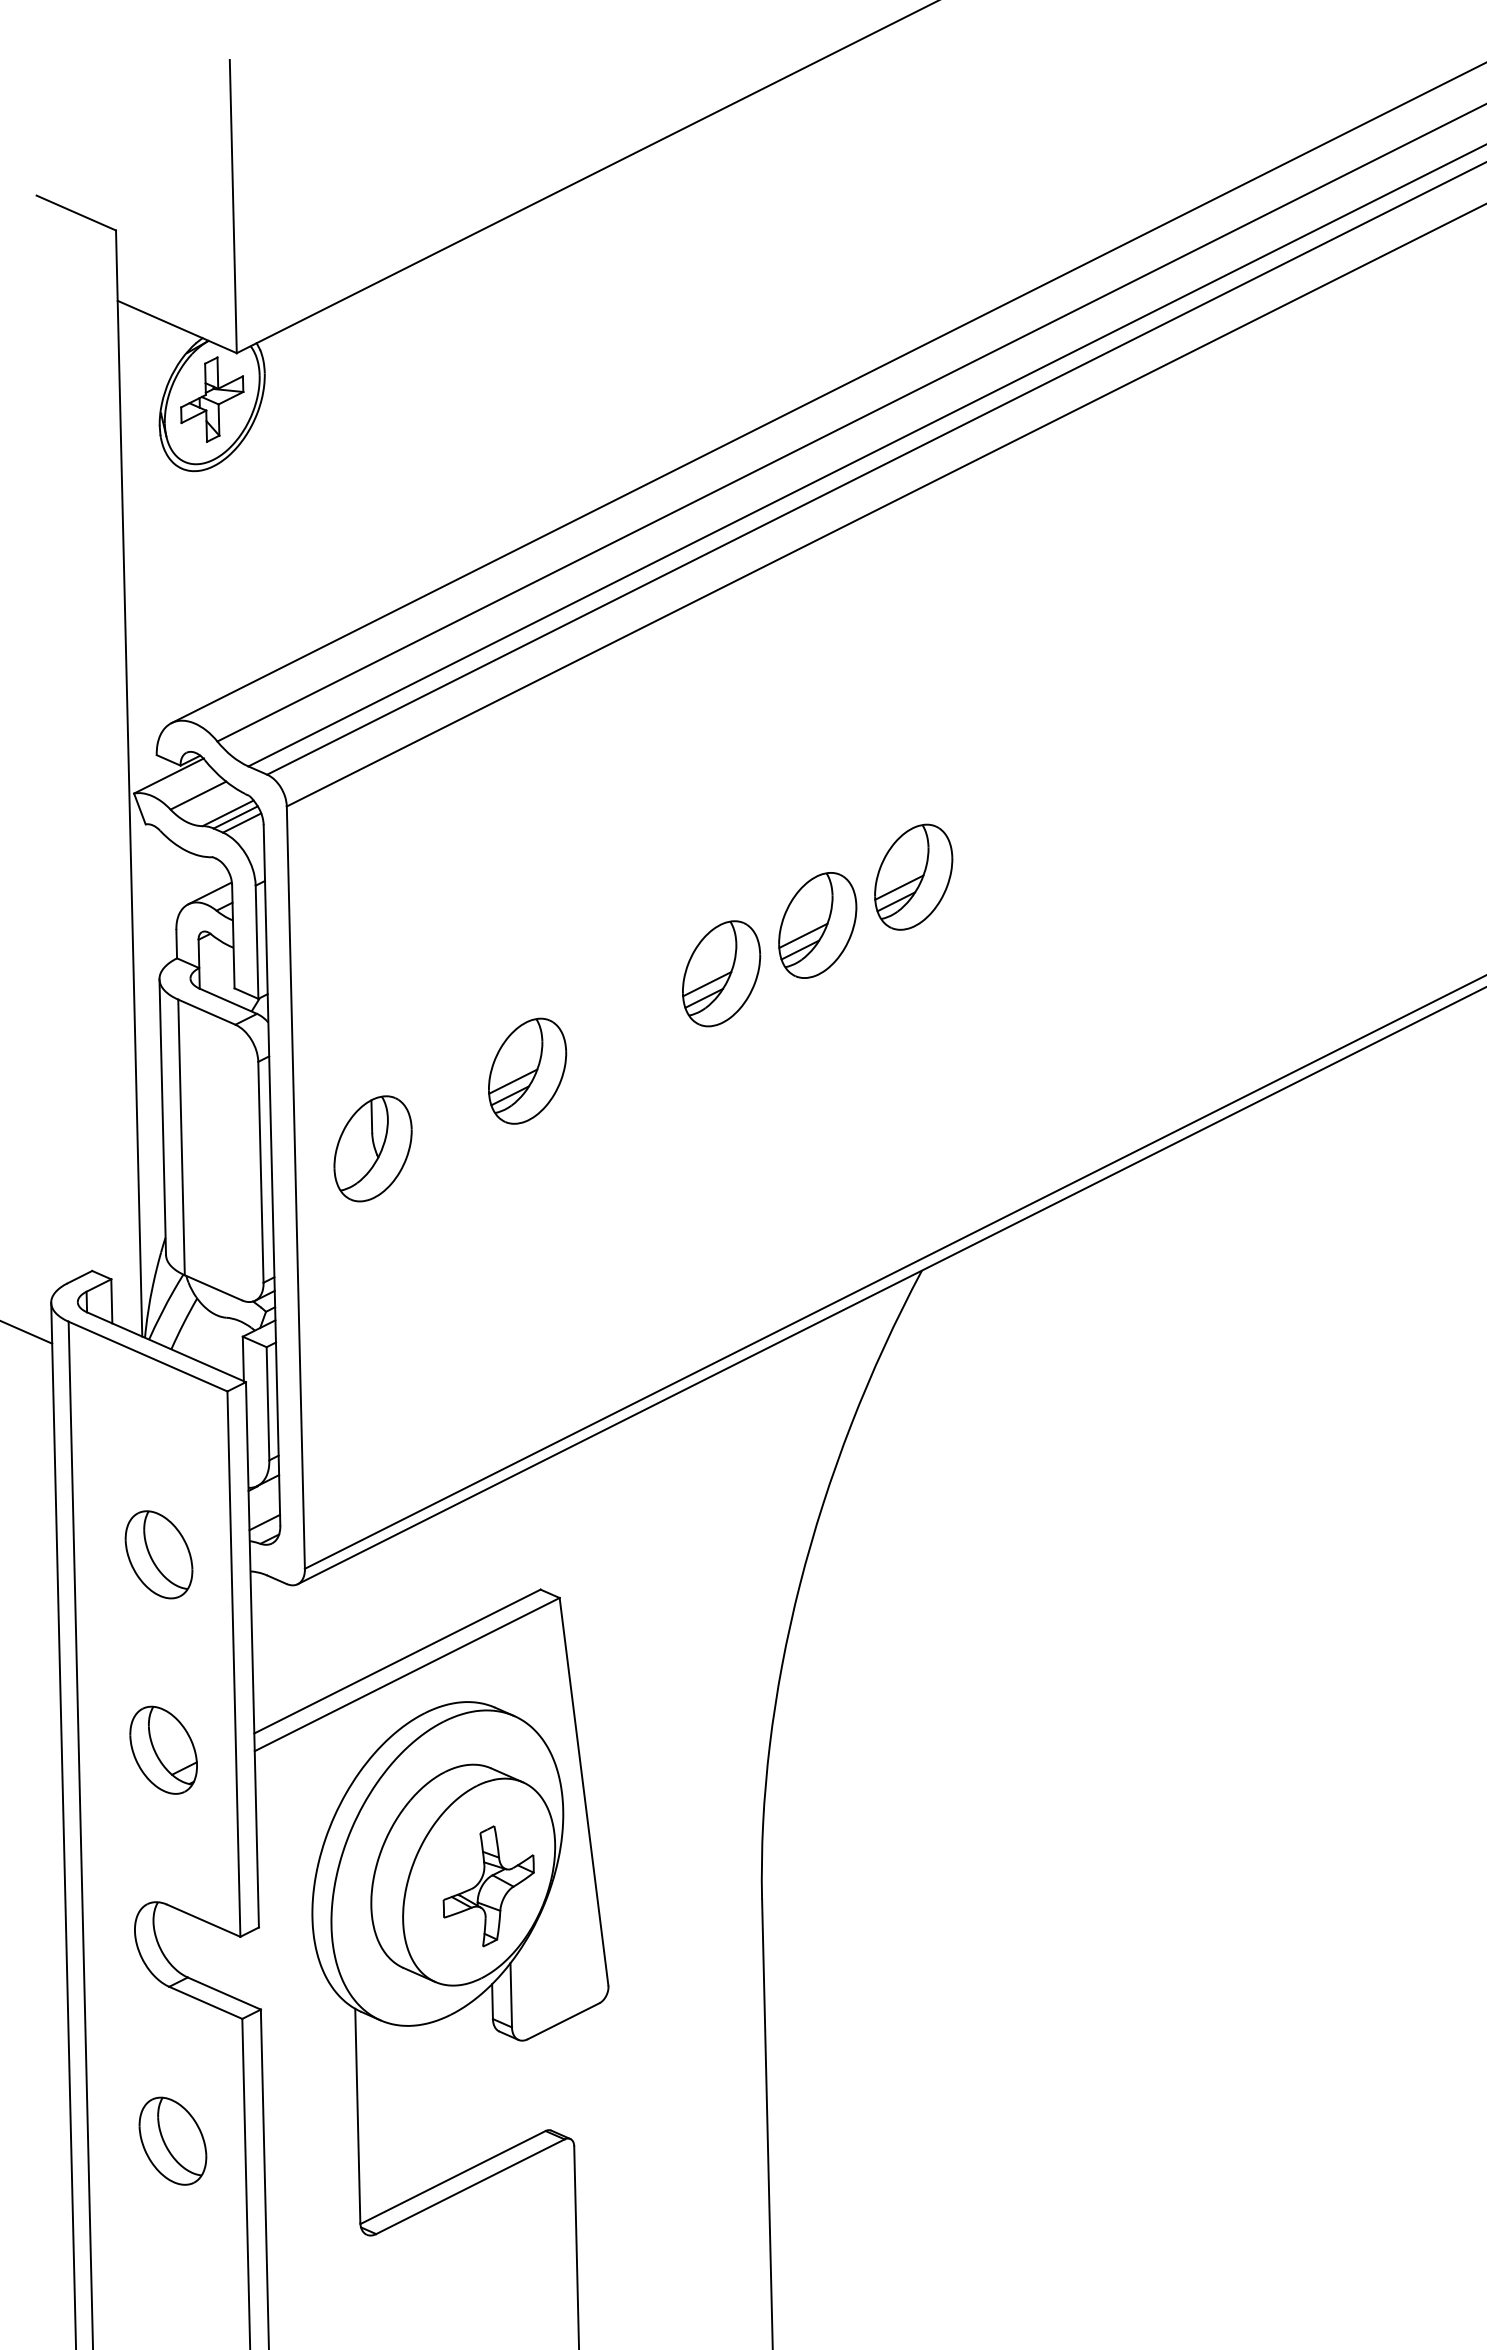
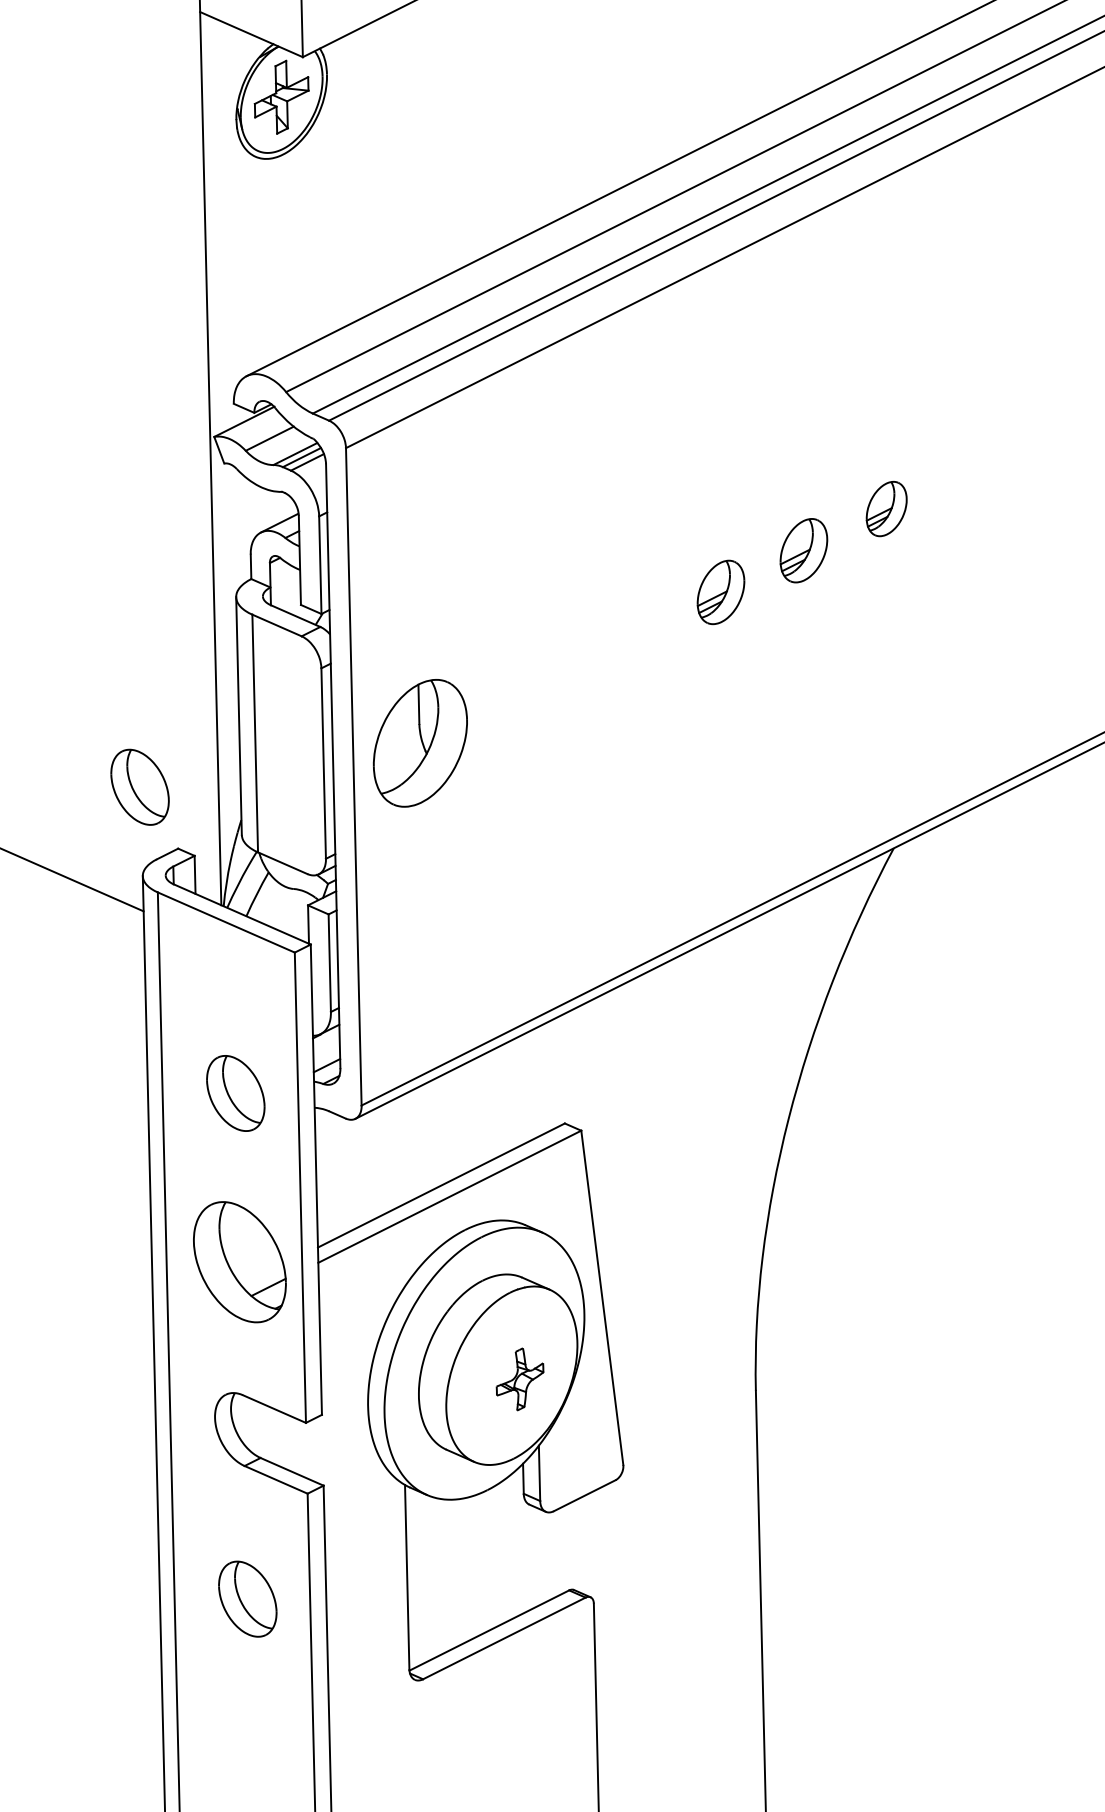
part: (913, 876) -> (886, 508), size x0.6
part: (817, 925) -> (803, 550), size x0.7
part: (721, 973) -> (720, 592), size x0.7
part: (527, 1070) -> (553, 675), removed
part: (372, 1148) -> (419, 743), size x1.4
part: (47, 1199) -> (139, 787), added
part: (163, 1749) -> (239, 1261), size x1.6
part: (488, 1886) -> (519, 1379), size x0.6

